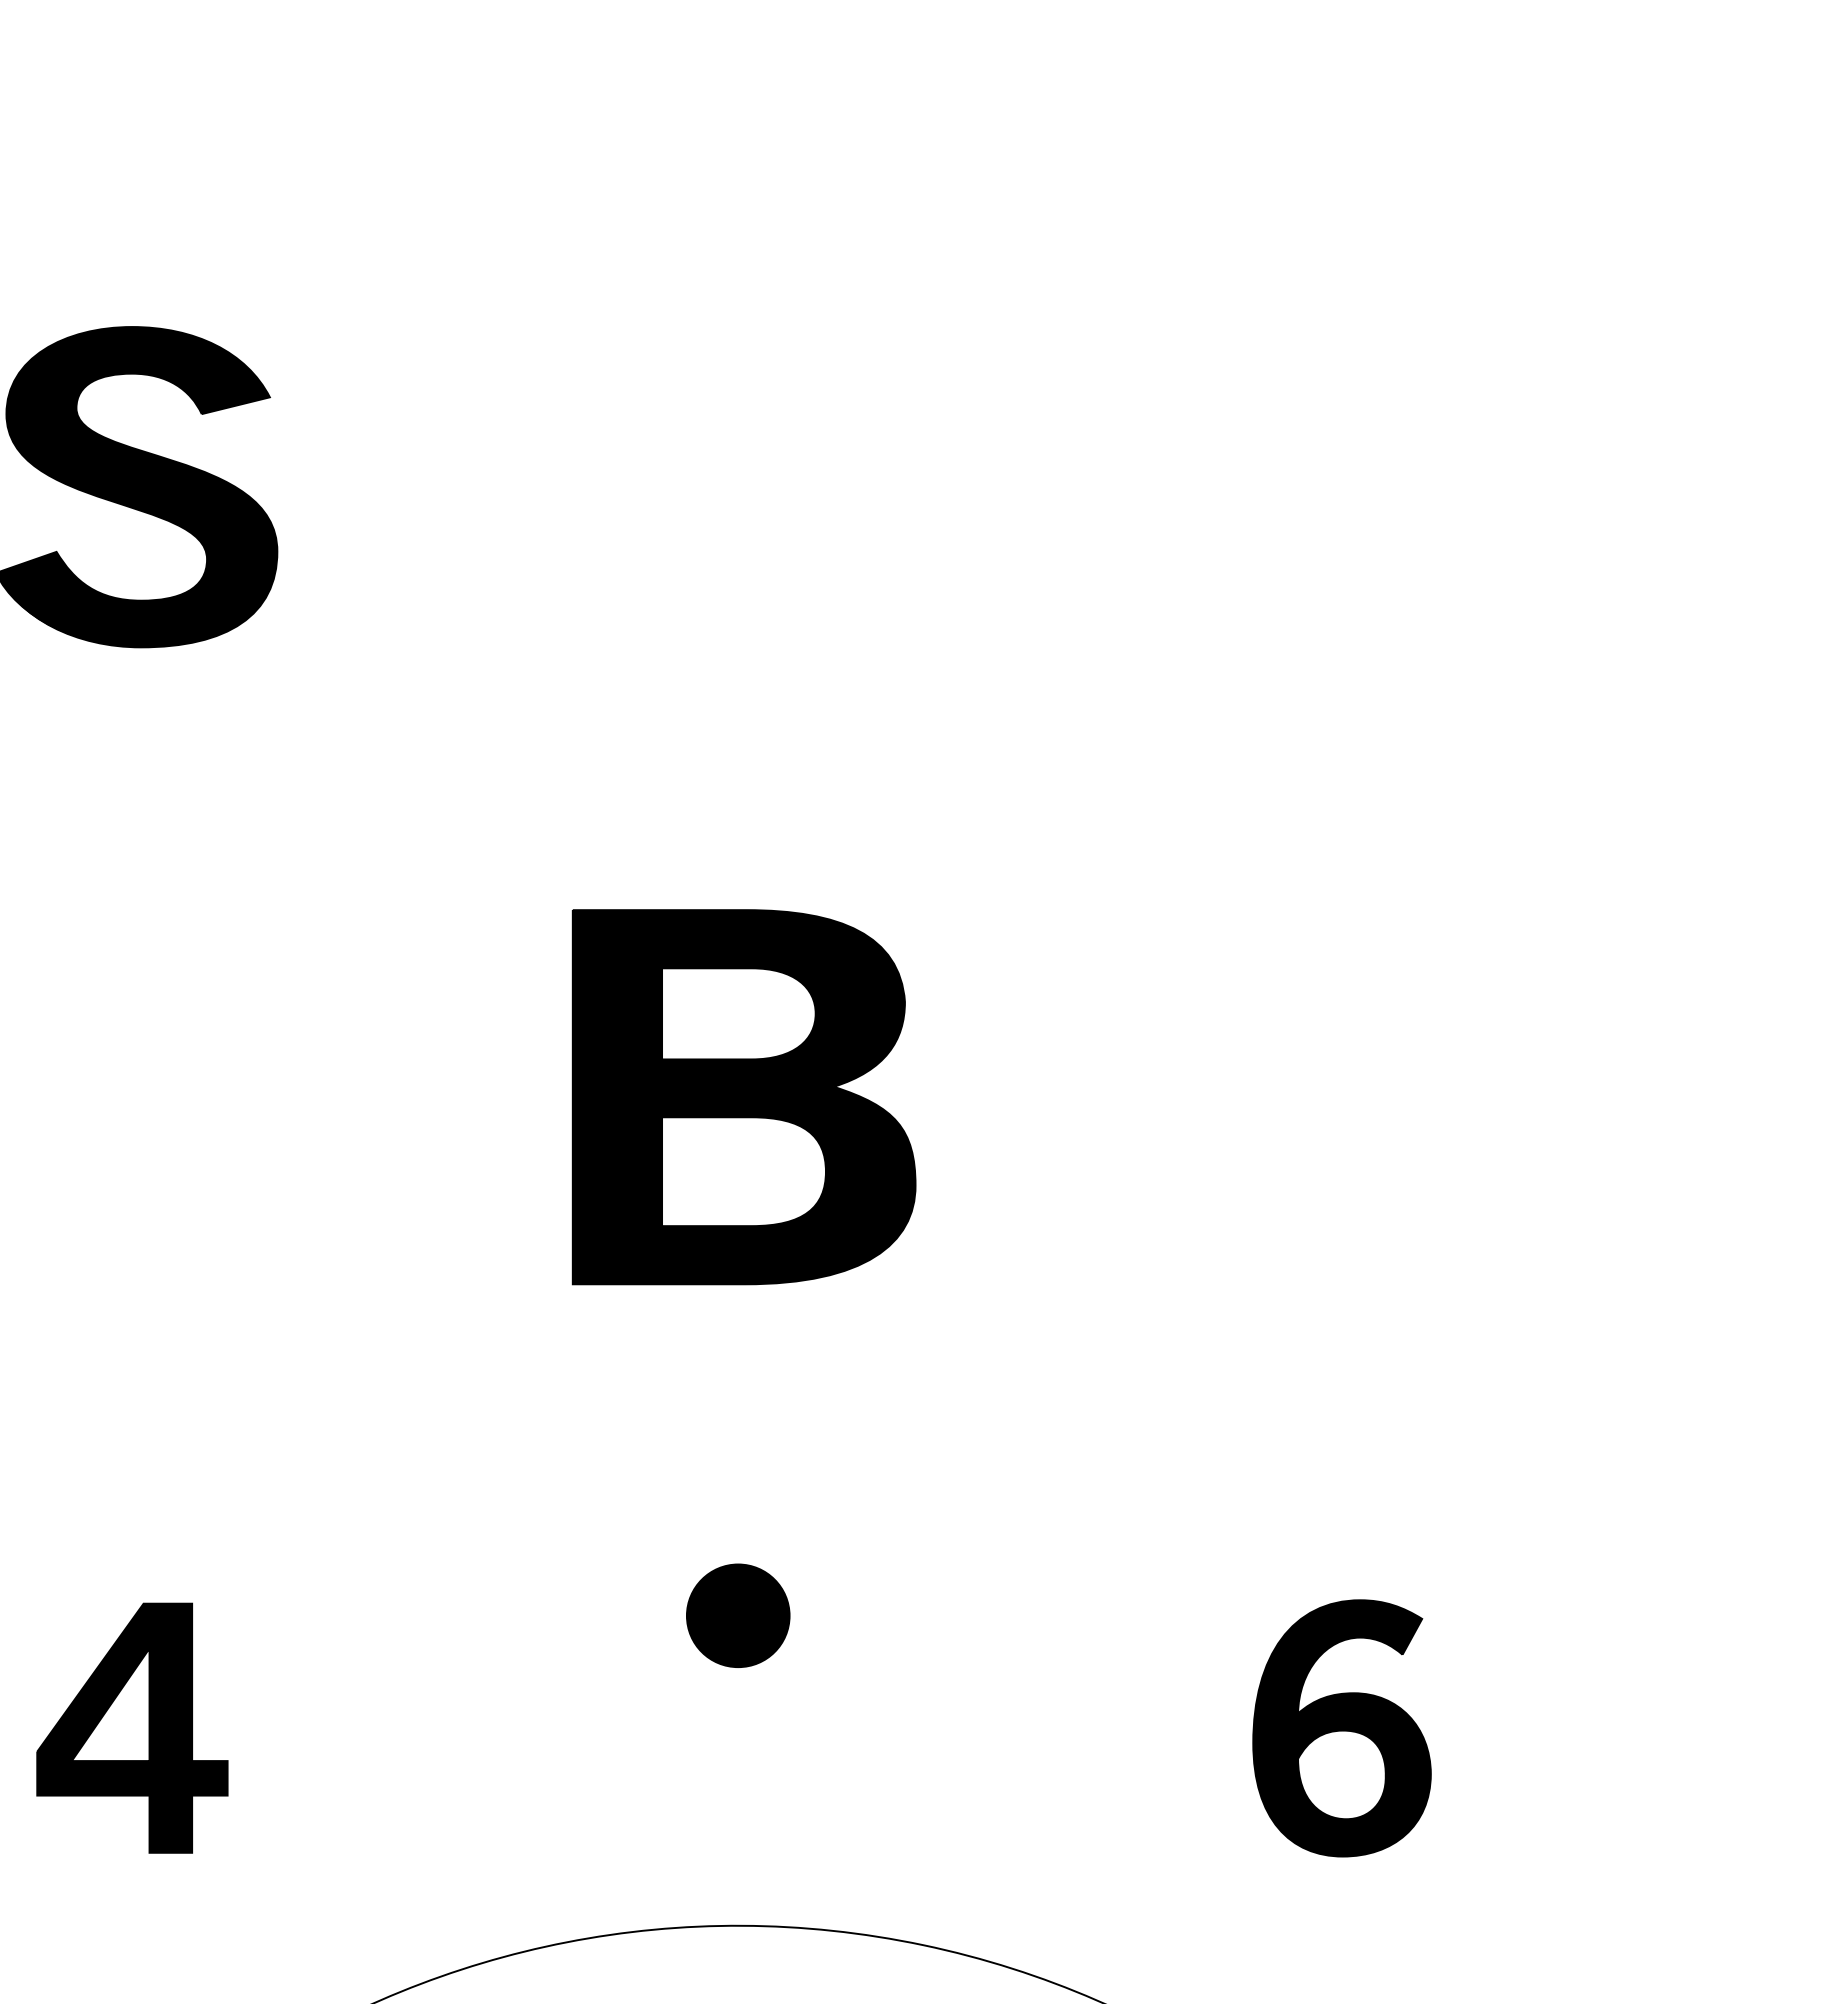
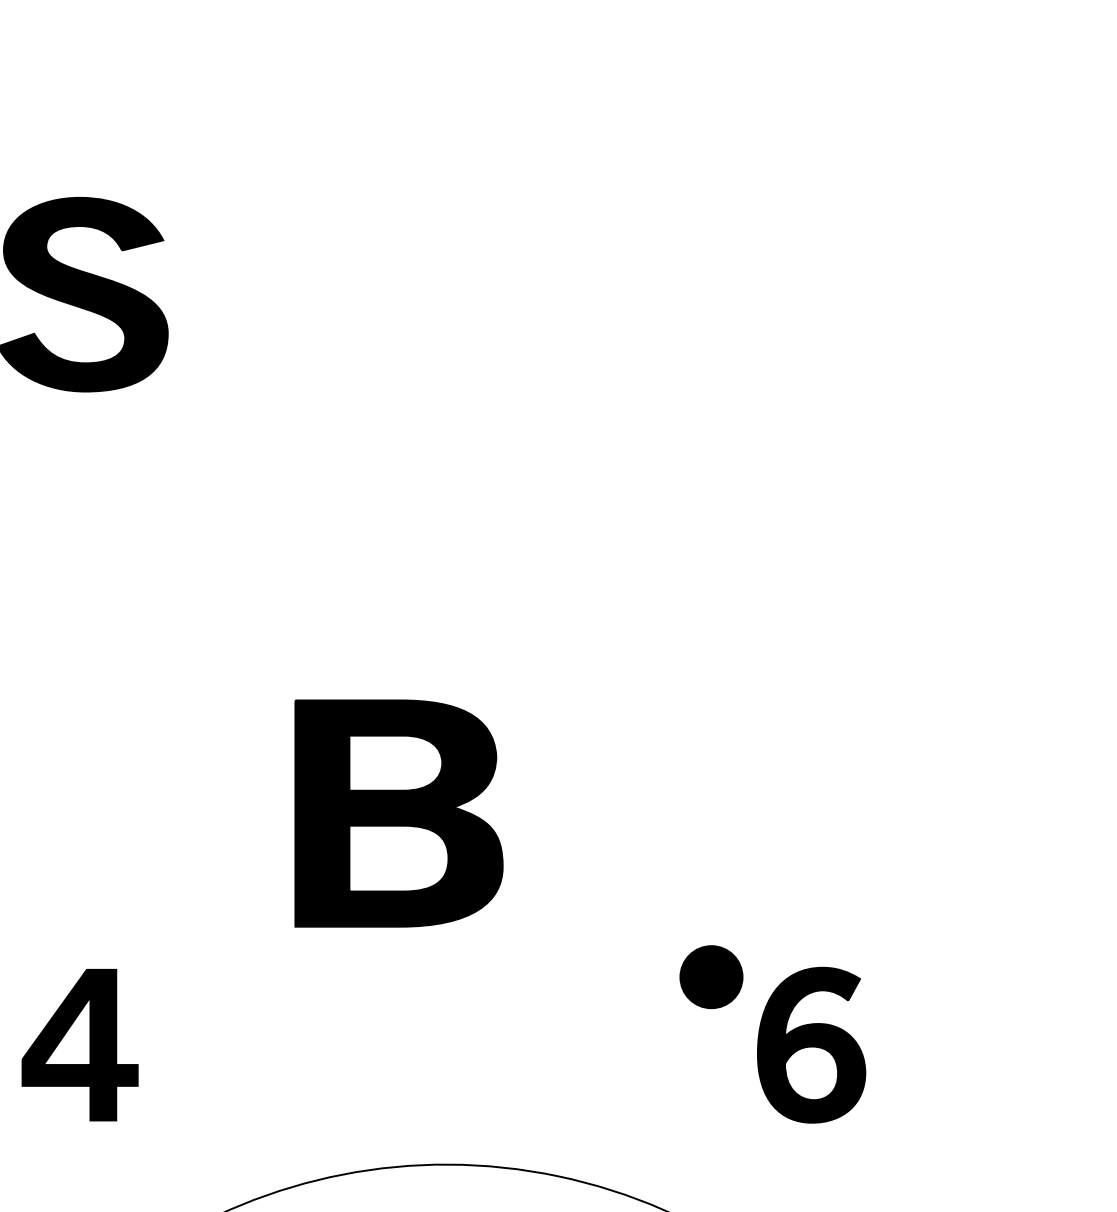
part: (743, 1097) -> (398, 813), moved
part: (738, 1616) -> (711, 977), moved

